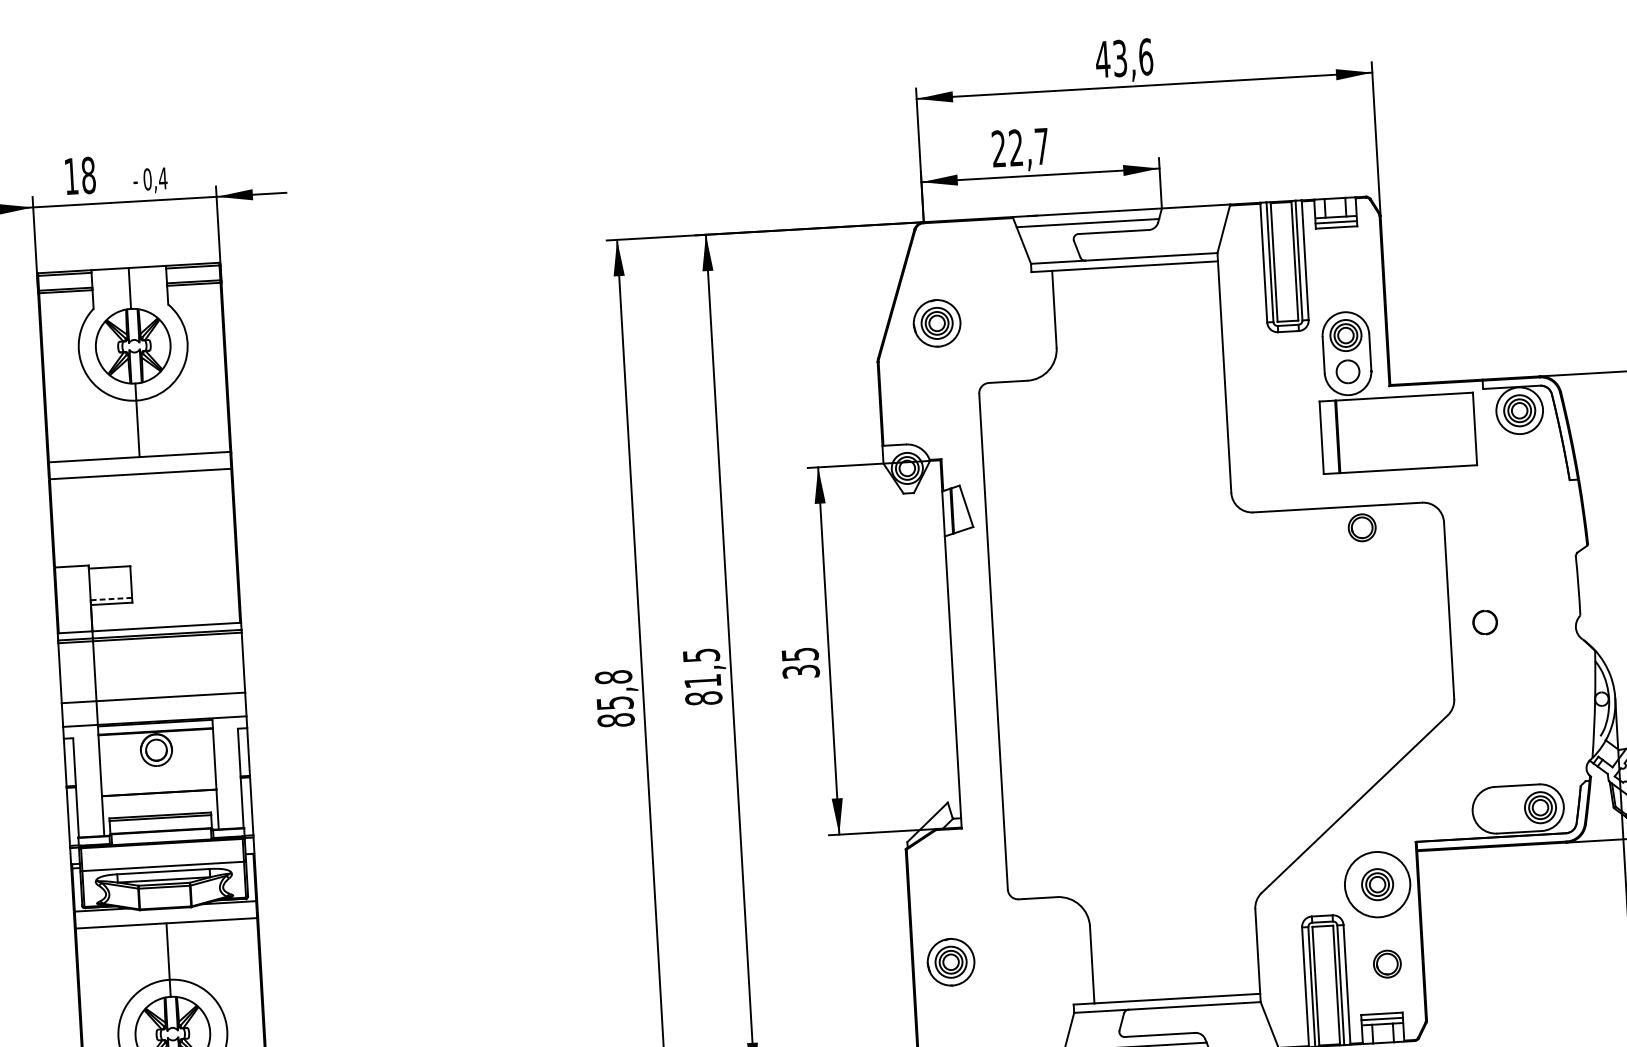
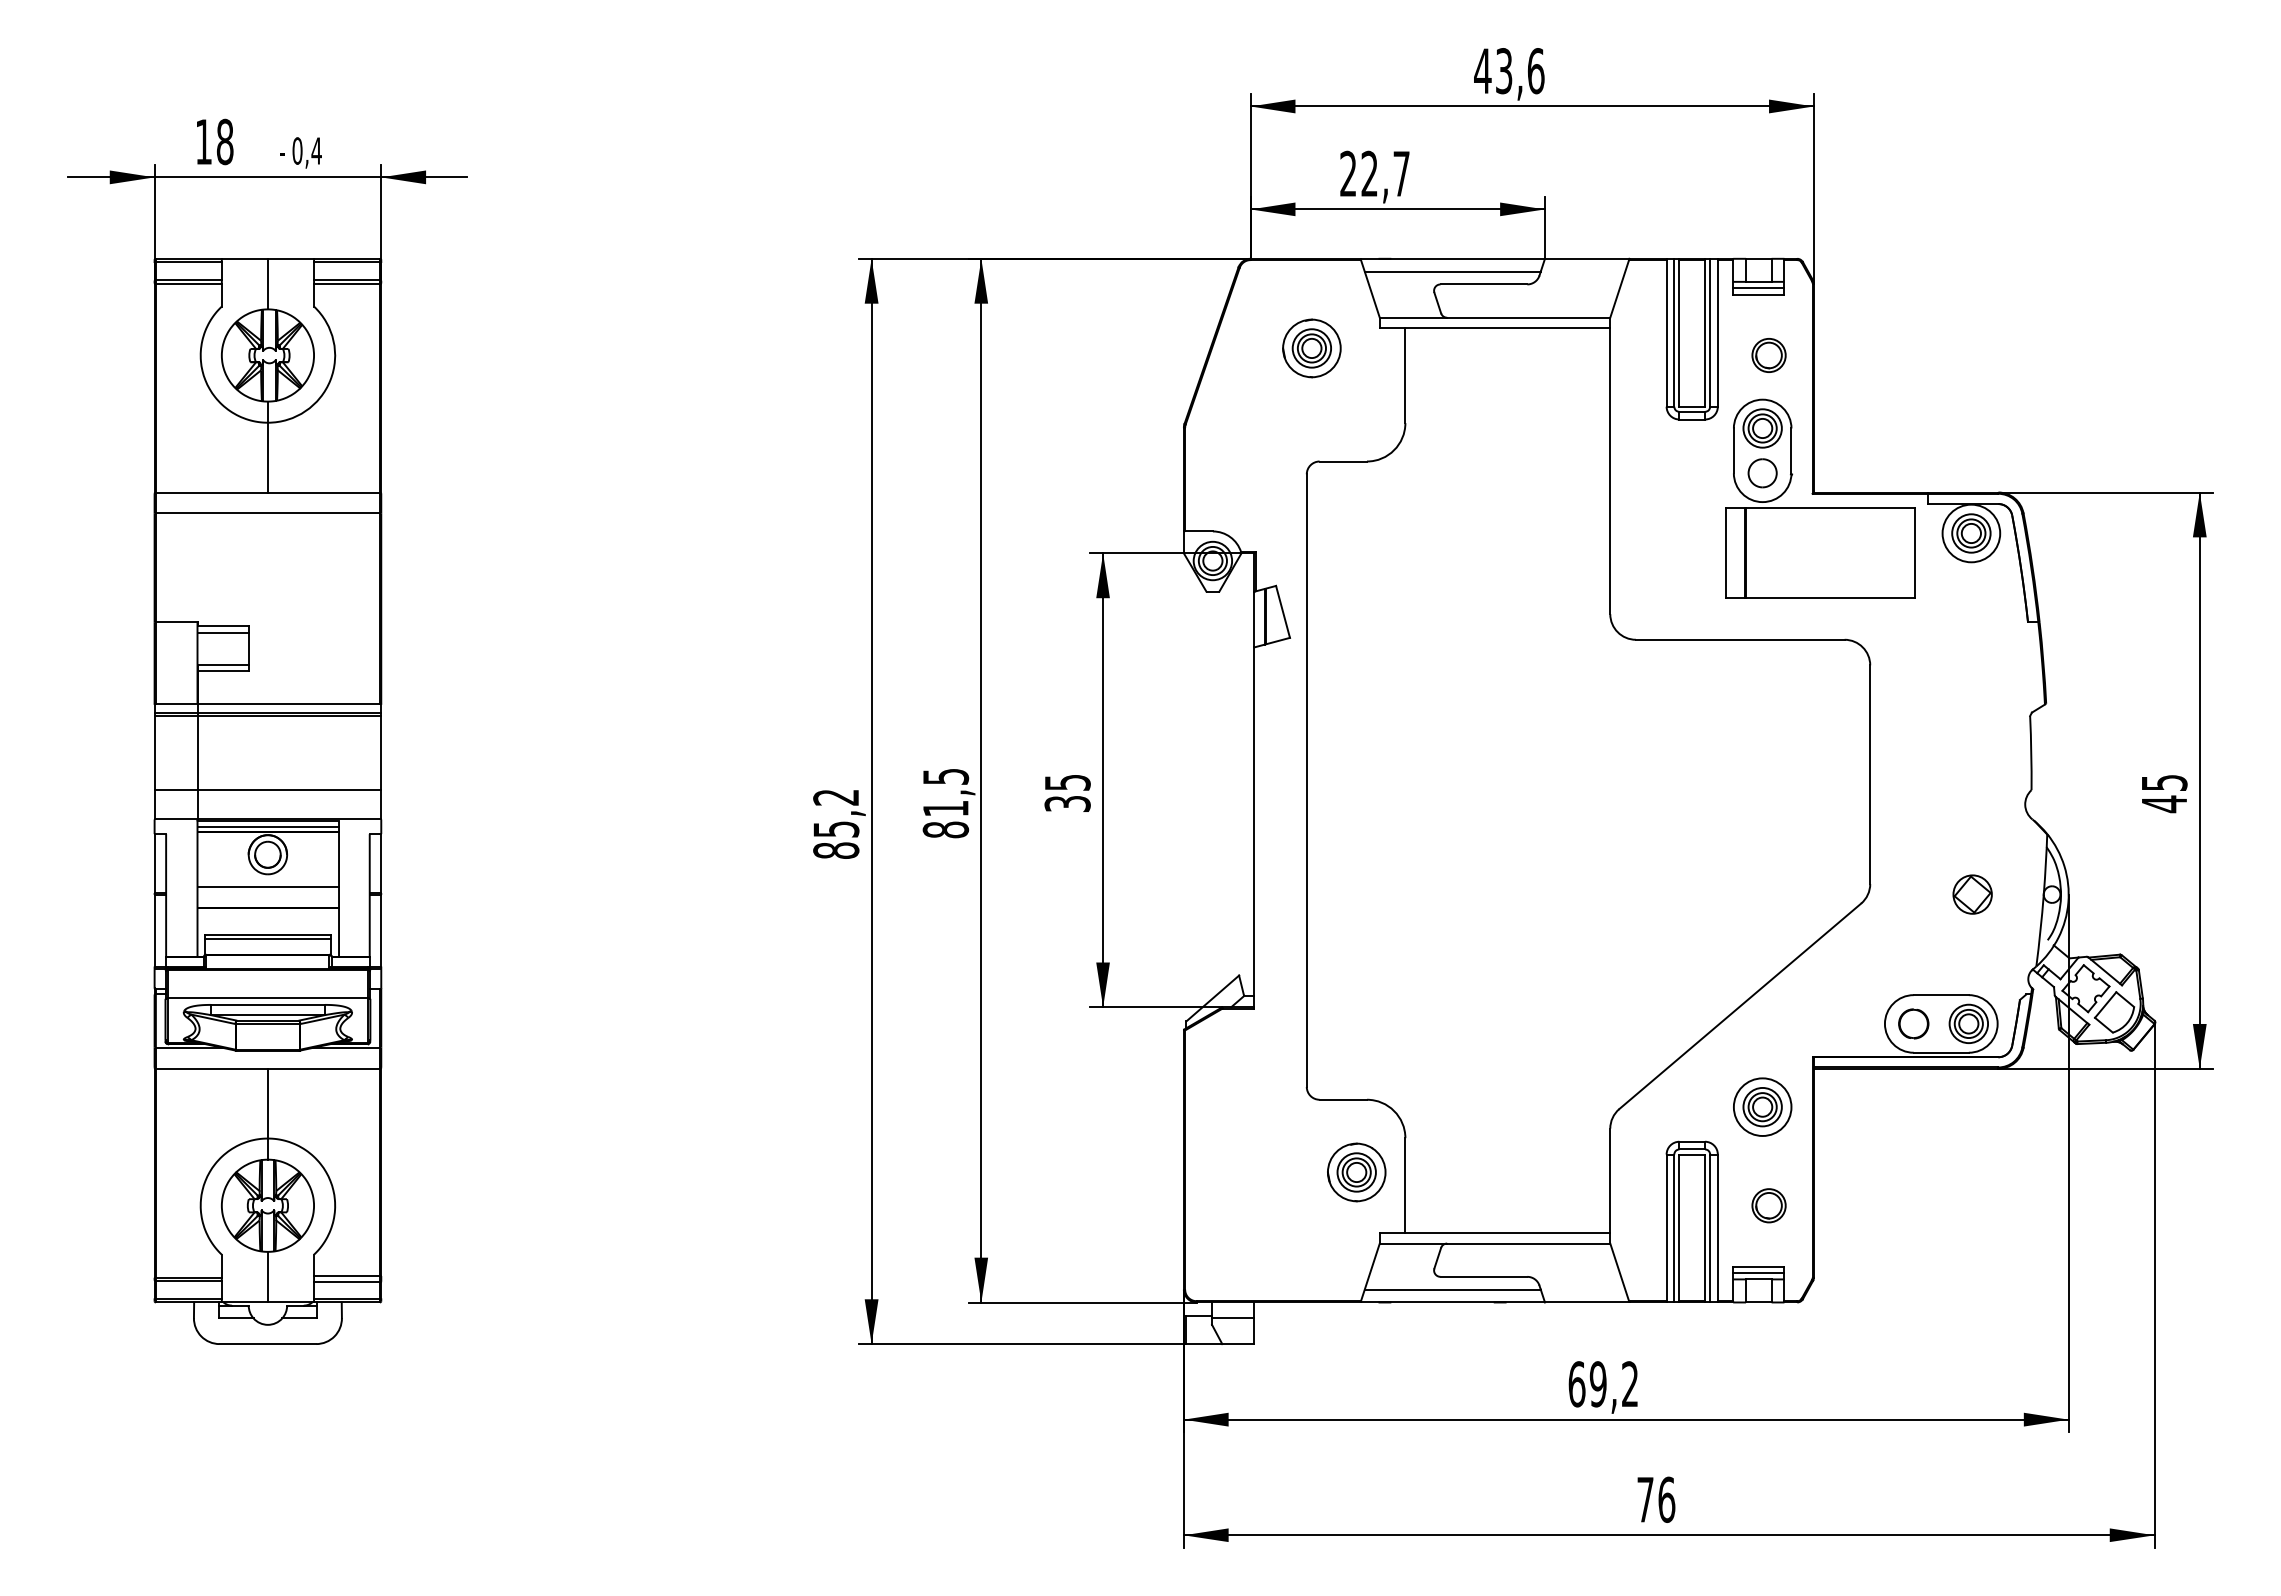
part: (936, 323) -> (1311, 348), moved
part: (1361, 527) -> (1768, 355), moved
line: (109, 573) -> (222, 633), added
line: (111, 599) -> (223, 665), dashed -> solid
part: (1484, 622) -> (1913, 1023), moved
text: (613, 677) -> (836, 797), 85,8 -> 85,2
part: (1537, 702) -> (1972, 894), added
line: (155, 727) -> (268, 826), added
line: (158, 776) -> (268, 887), added
circle: (1377, 884) -> (1762, 1106), size x0.71
part: (950, 962) -> (1356, 1172), moved

